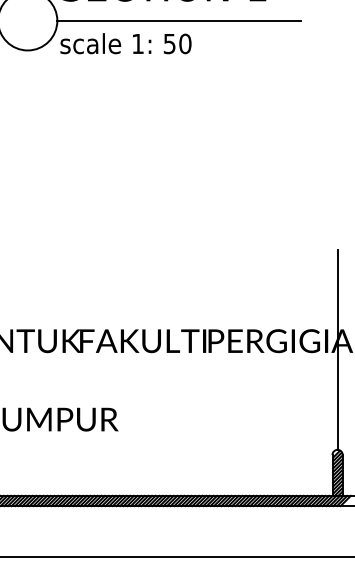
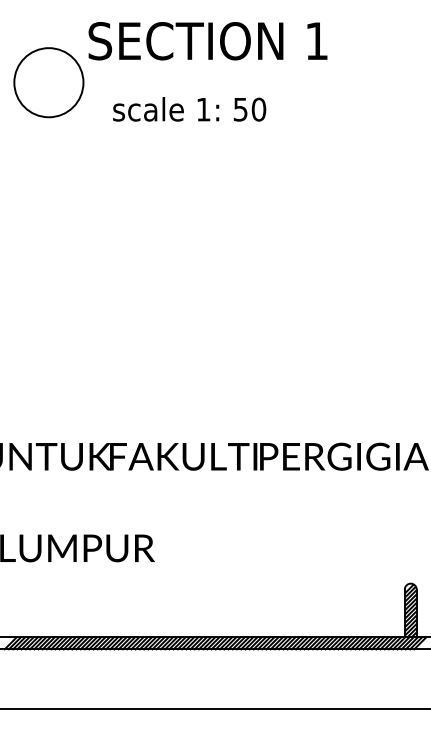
line: (178, 20) -> (225, 82), removed
text: (125, 43) -> (189, 109), moved
line: (337, 349) -> (410, 466), removed

